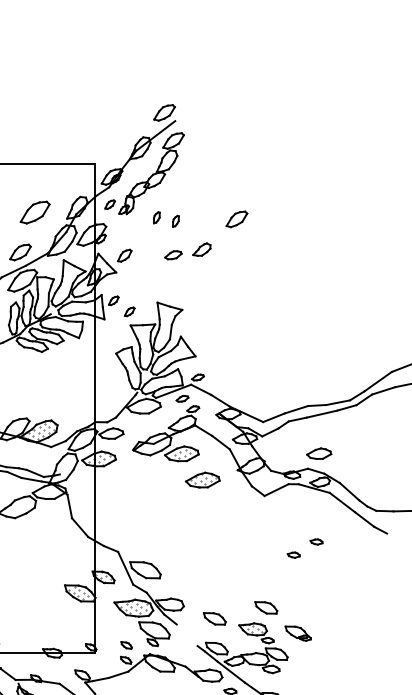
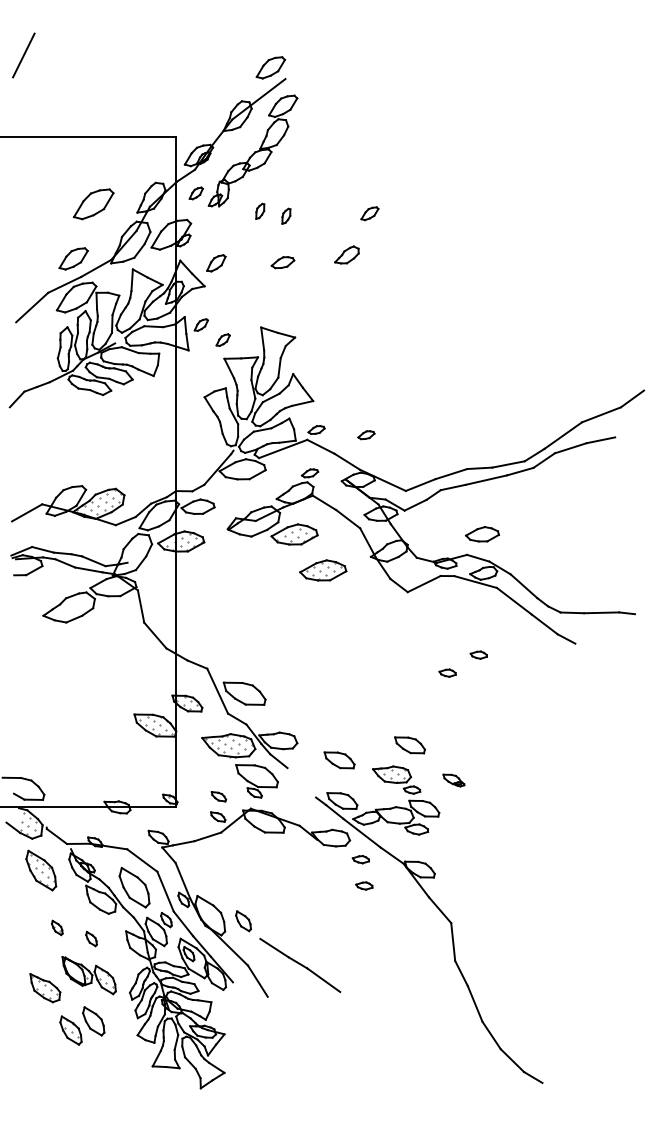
part: (236, 219) -> (369, 213), size x0.6
part: (201, 249) -> (346, 254), moved
part: (182, 399) -> (366, 435), moved
part: (298, 633) -> (453, 780), size x0.6

